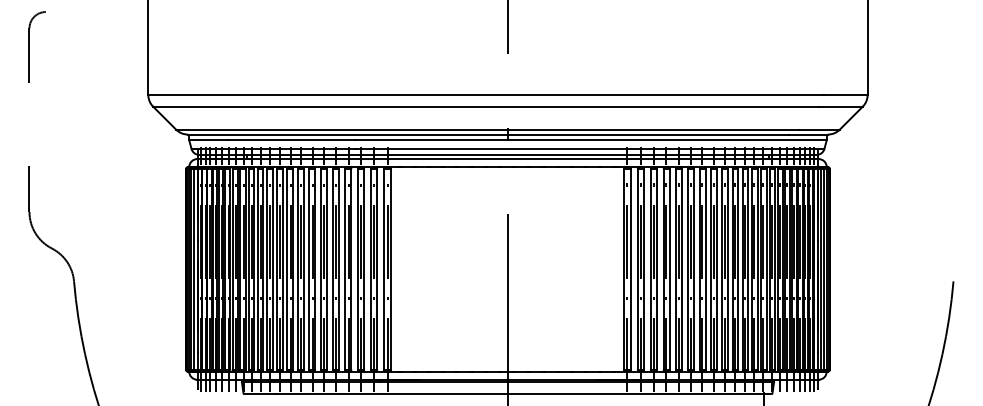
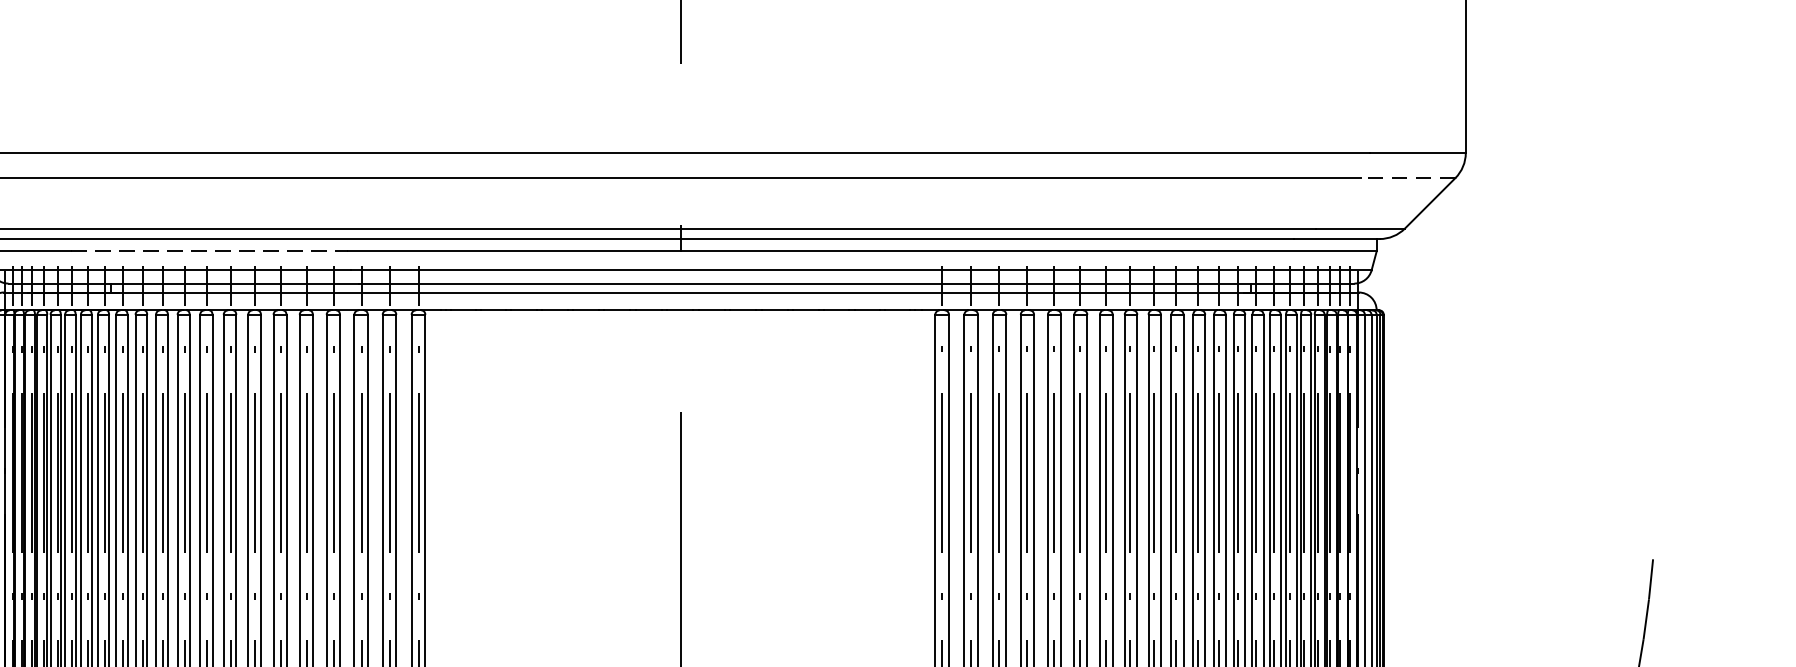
line: (841, 106) -> (1408, 177), solid -> dashed
line: (292, 140) -> (211, 252), solid -> dashed

